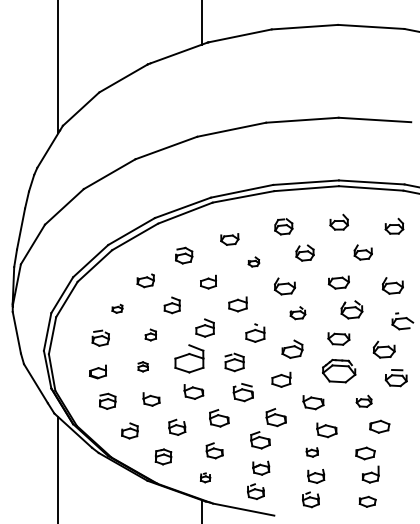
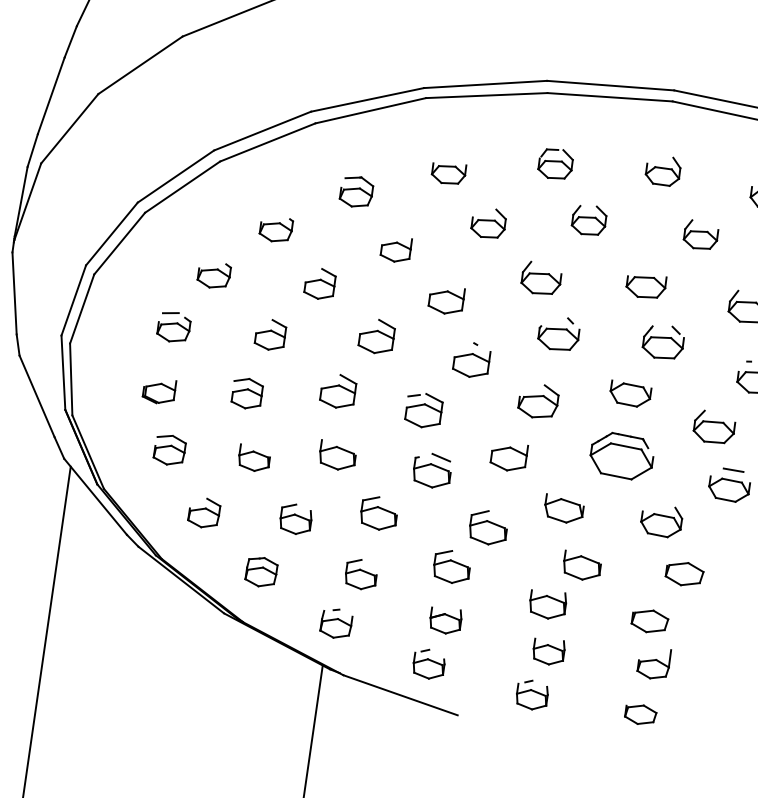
part: (253, 261) -> (488, 222), size x1.67
part: (117, 308) -> (214, 274), size x1.67
part: (297, 312) -> (558, 332), size x1.43
part: (150, 334) -> (270, 333), size x1.43
part: (189, 358) -> (338, 390), size x0.62
part: (142, 366) -> (246, 392), size x1.67
part: (363, 401) -> (660, 521), size x1.43
part: (312, 452) -> (548, 604), size x1.67
part: (205, 477) -> (336, 623), size x1.67

